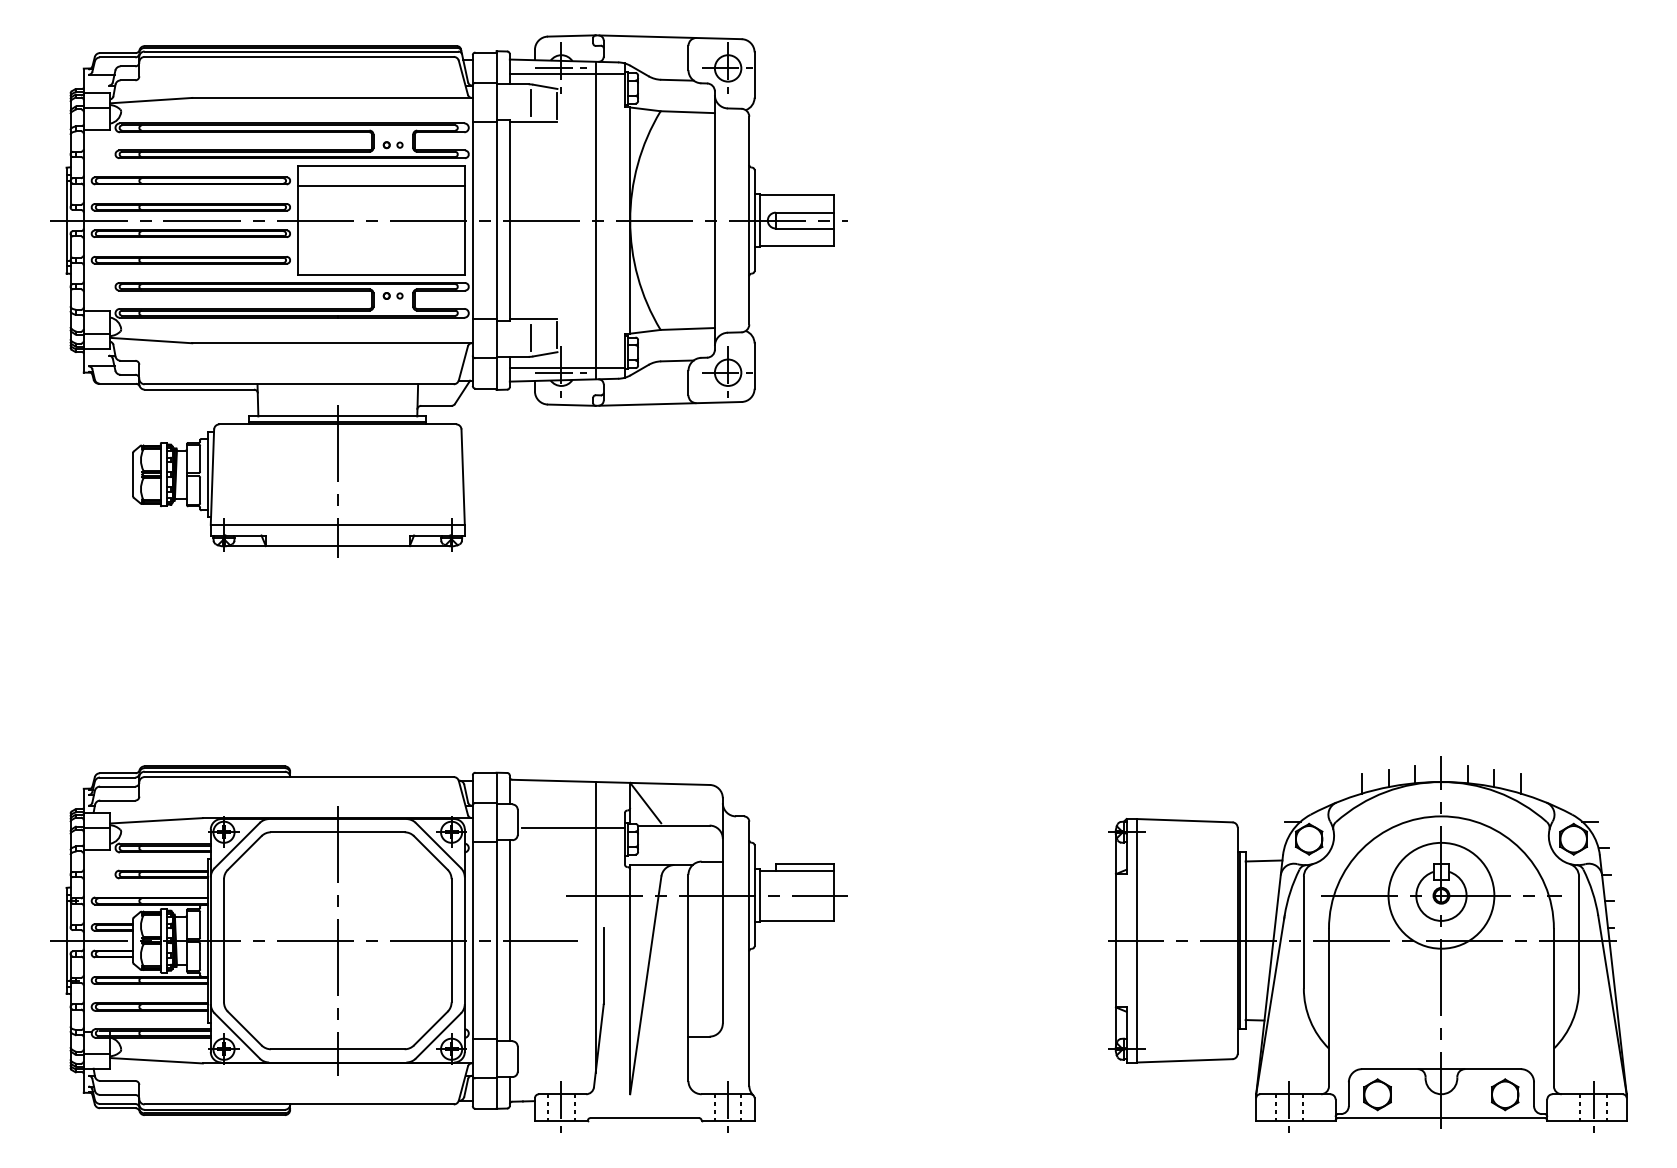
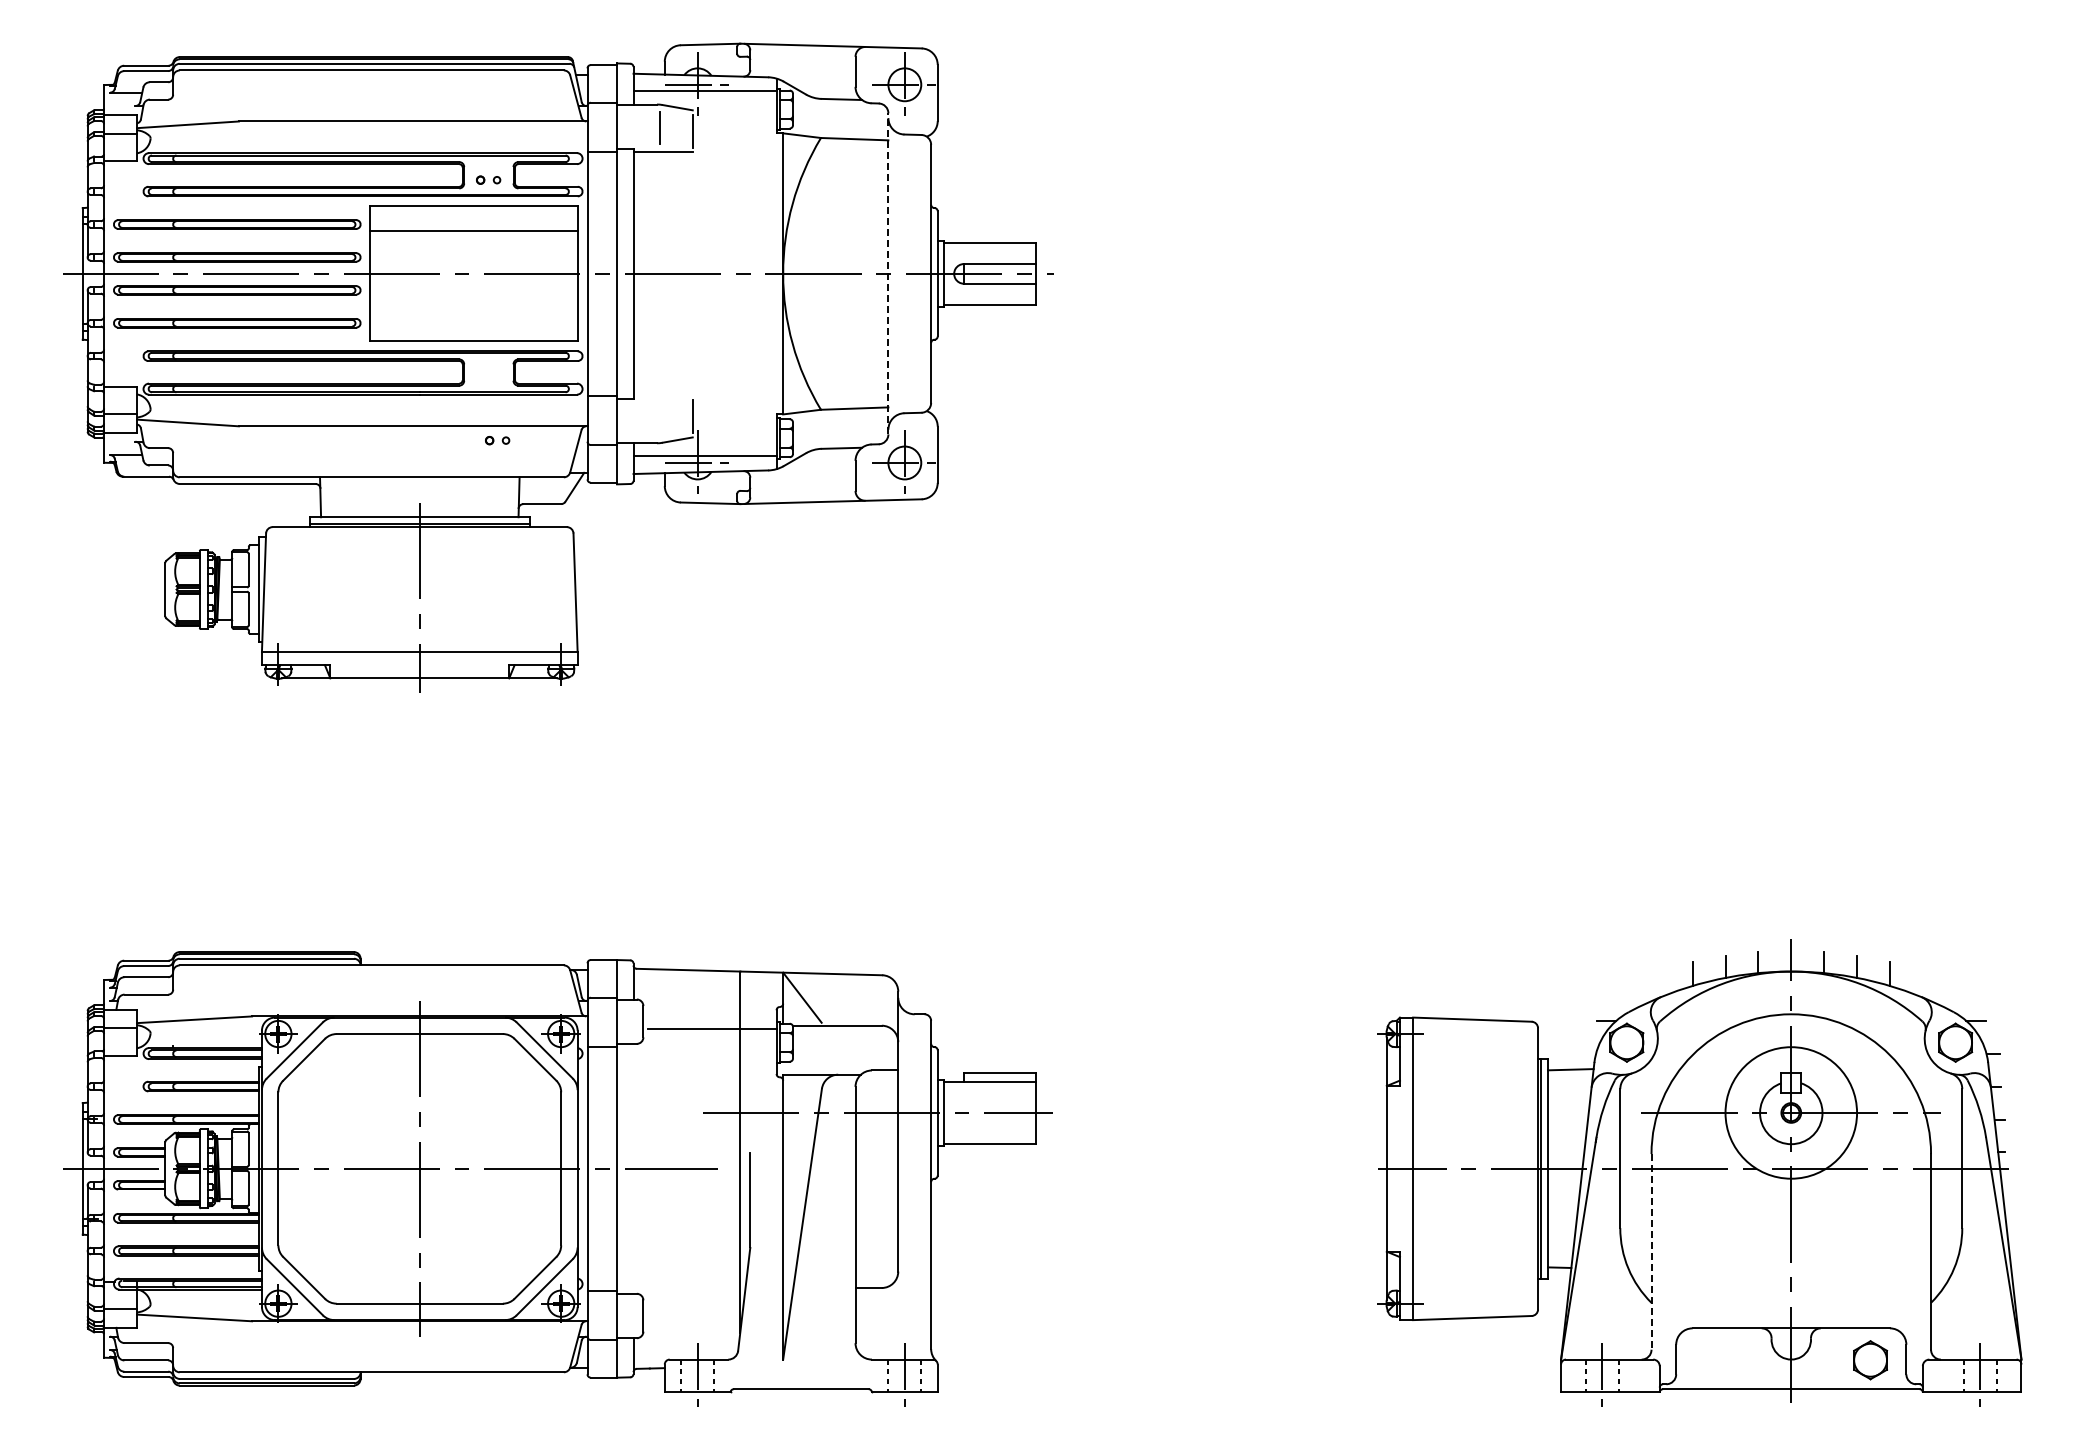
line: (595, 220) -> (740, 273), removed
line: (714, 220) -> (888, 273), solid -> dashed
part: (393, 295) -> (497, 440), moved
line: (533, 319) -> (662, 396), removed
line: (530, 337) -> (659, 419), removed
line: (509, 940) -> (633, 1168), removed
line: (1328, 1007) -> (1651, 1251), solid -> dashed
part: (1377, 1094) -> (1711, 1360), removed

